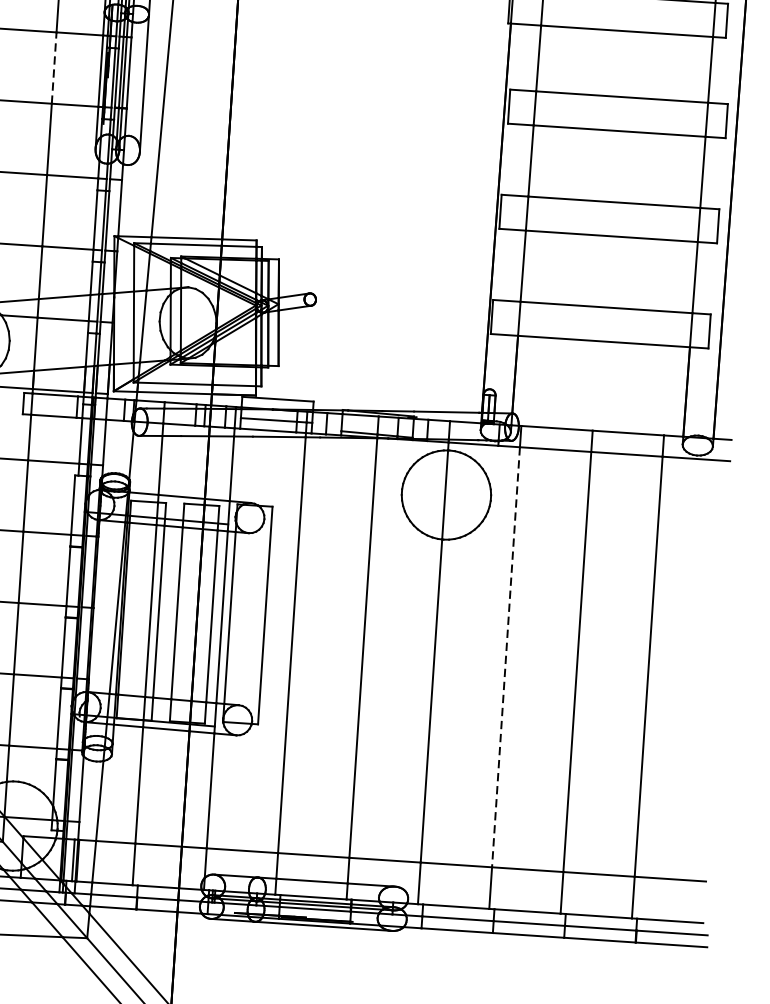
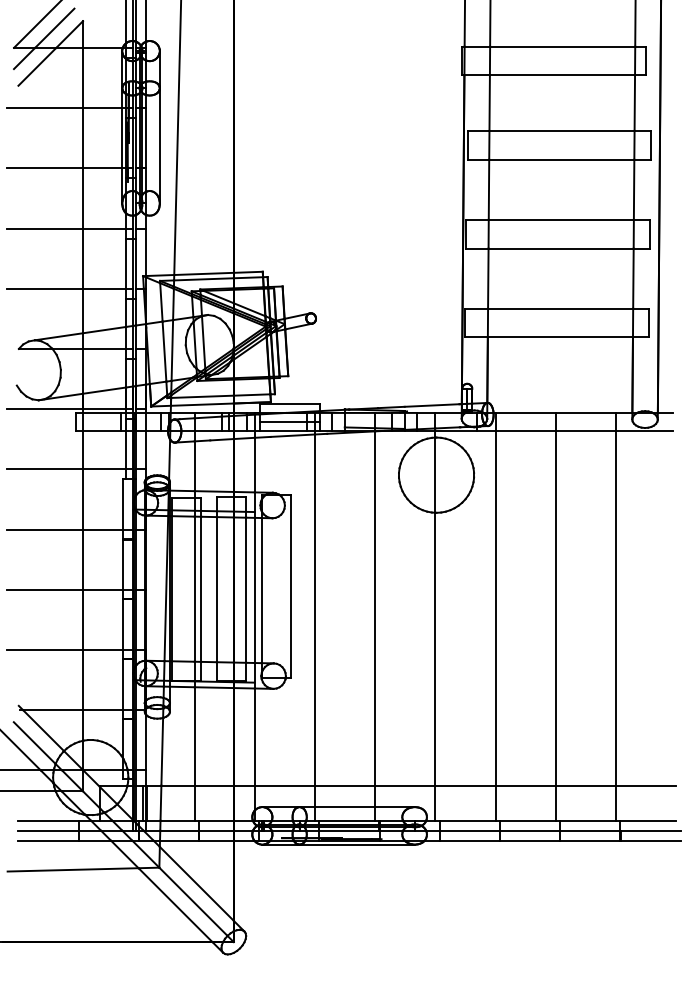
line: (54, 67) -> (83, 137), dashed -> solid
line: (505, 657) -> (495, 608), dashed -> solid

